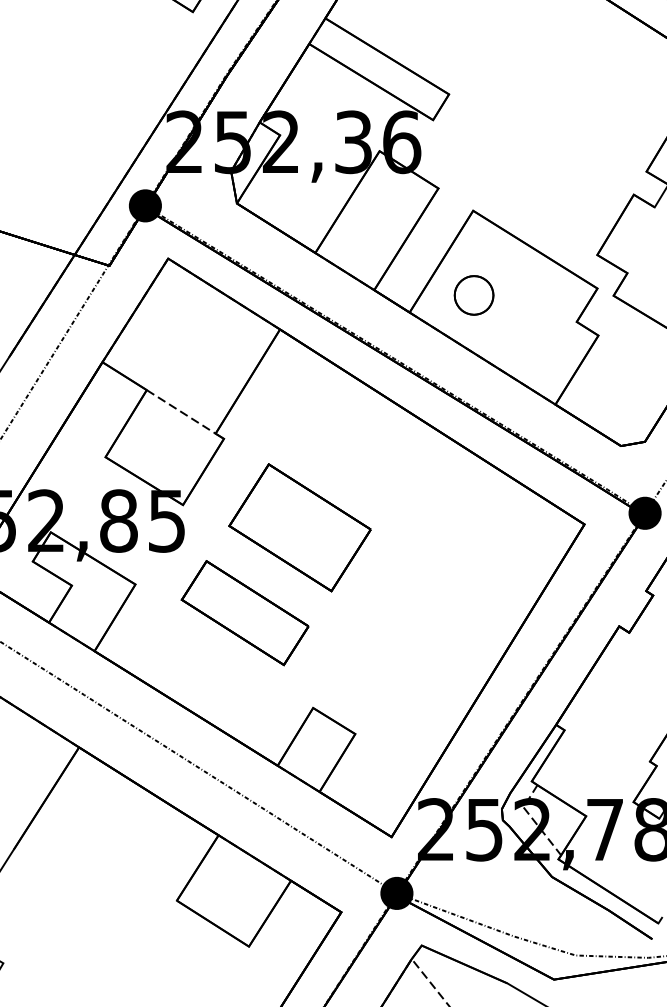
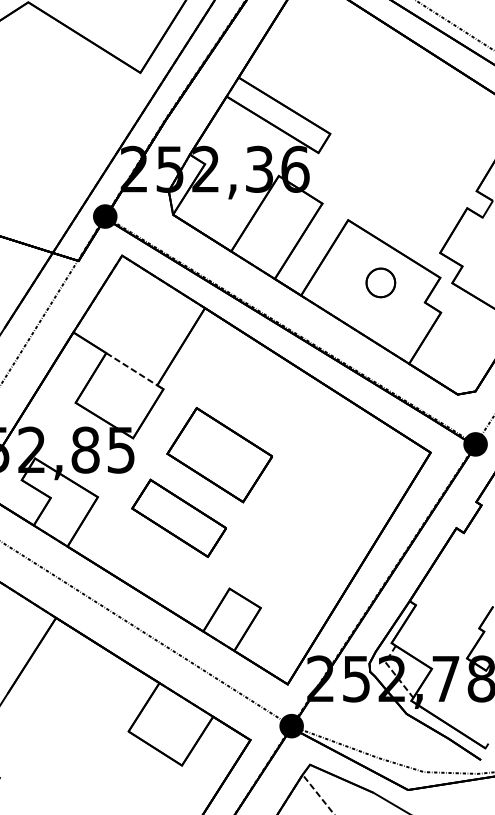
part: (473, 294) -> (380, 282), moved

